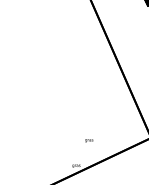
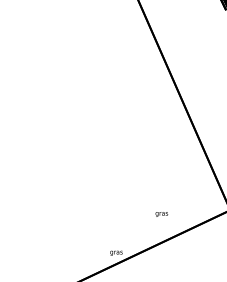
text: (89, 140) -> (162, 214), moved

